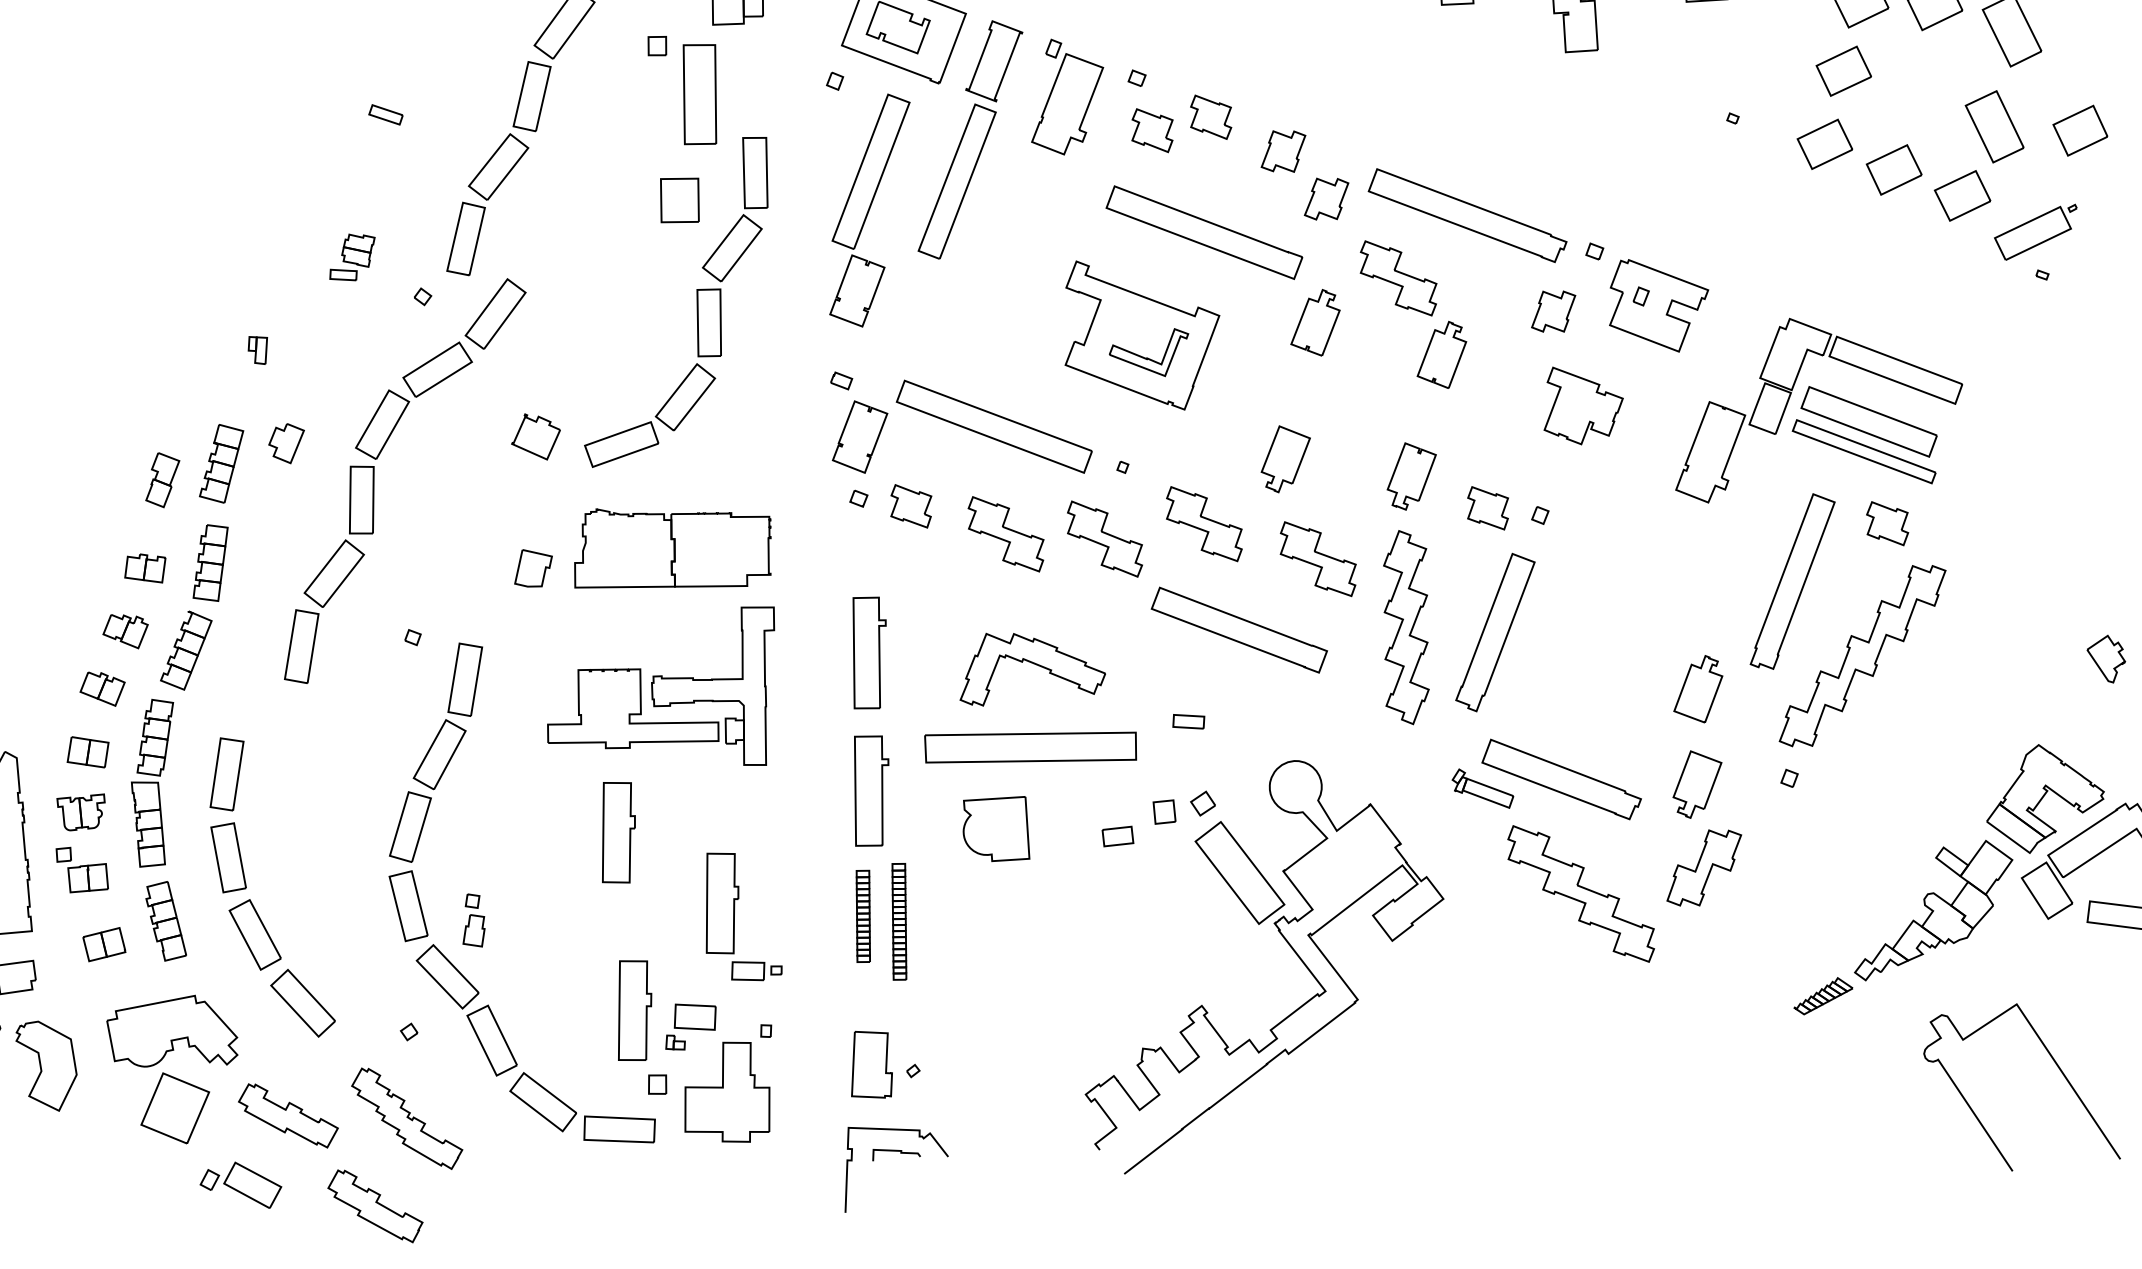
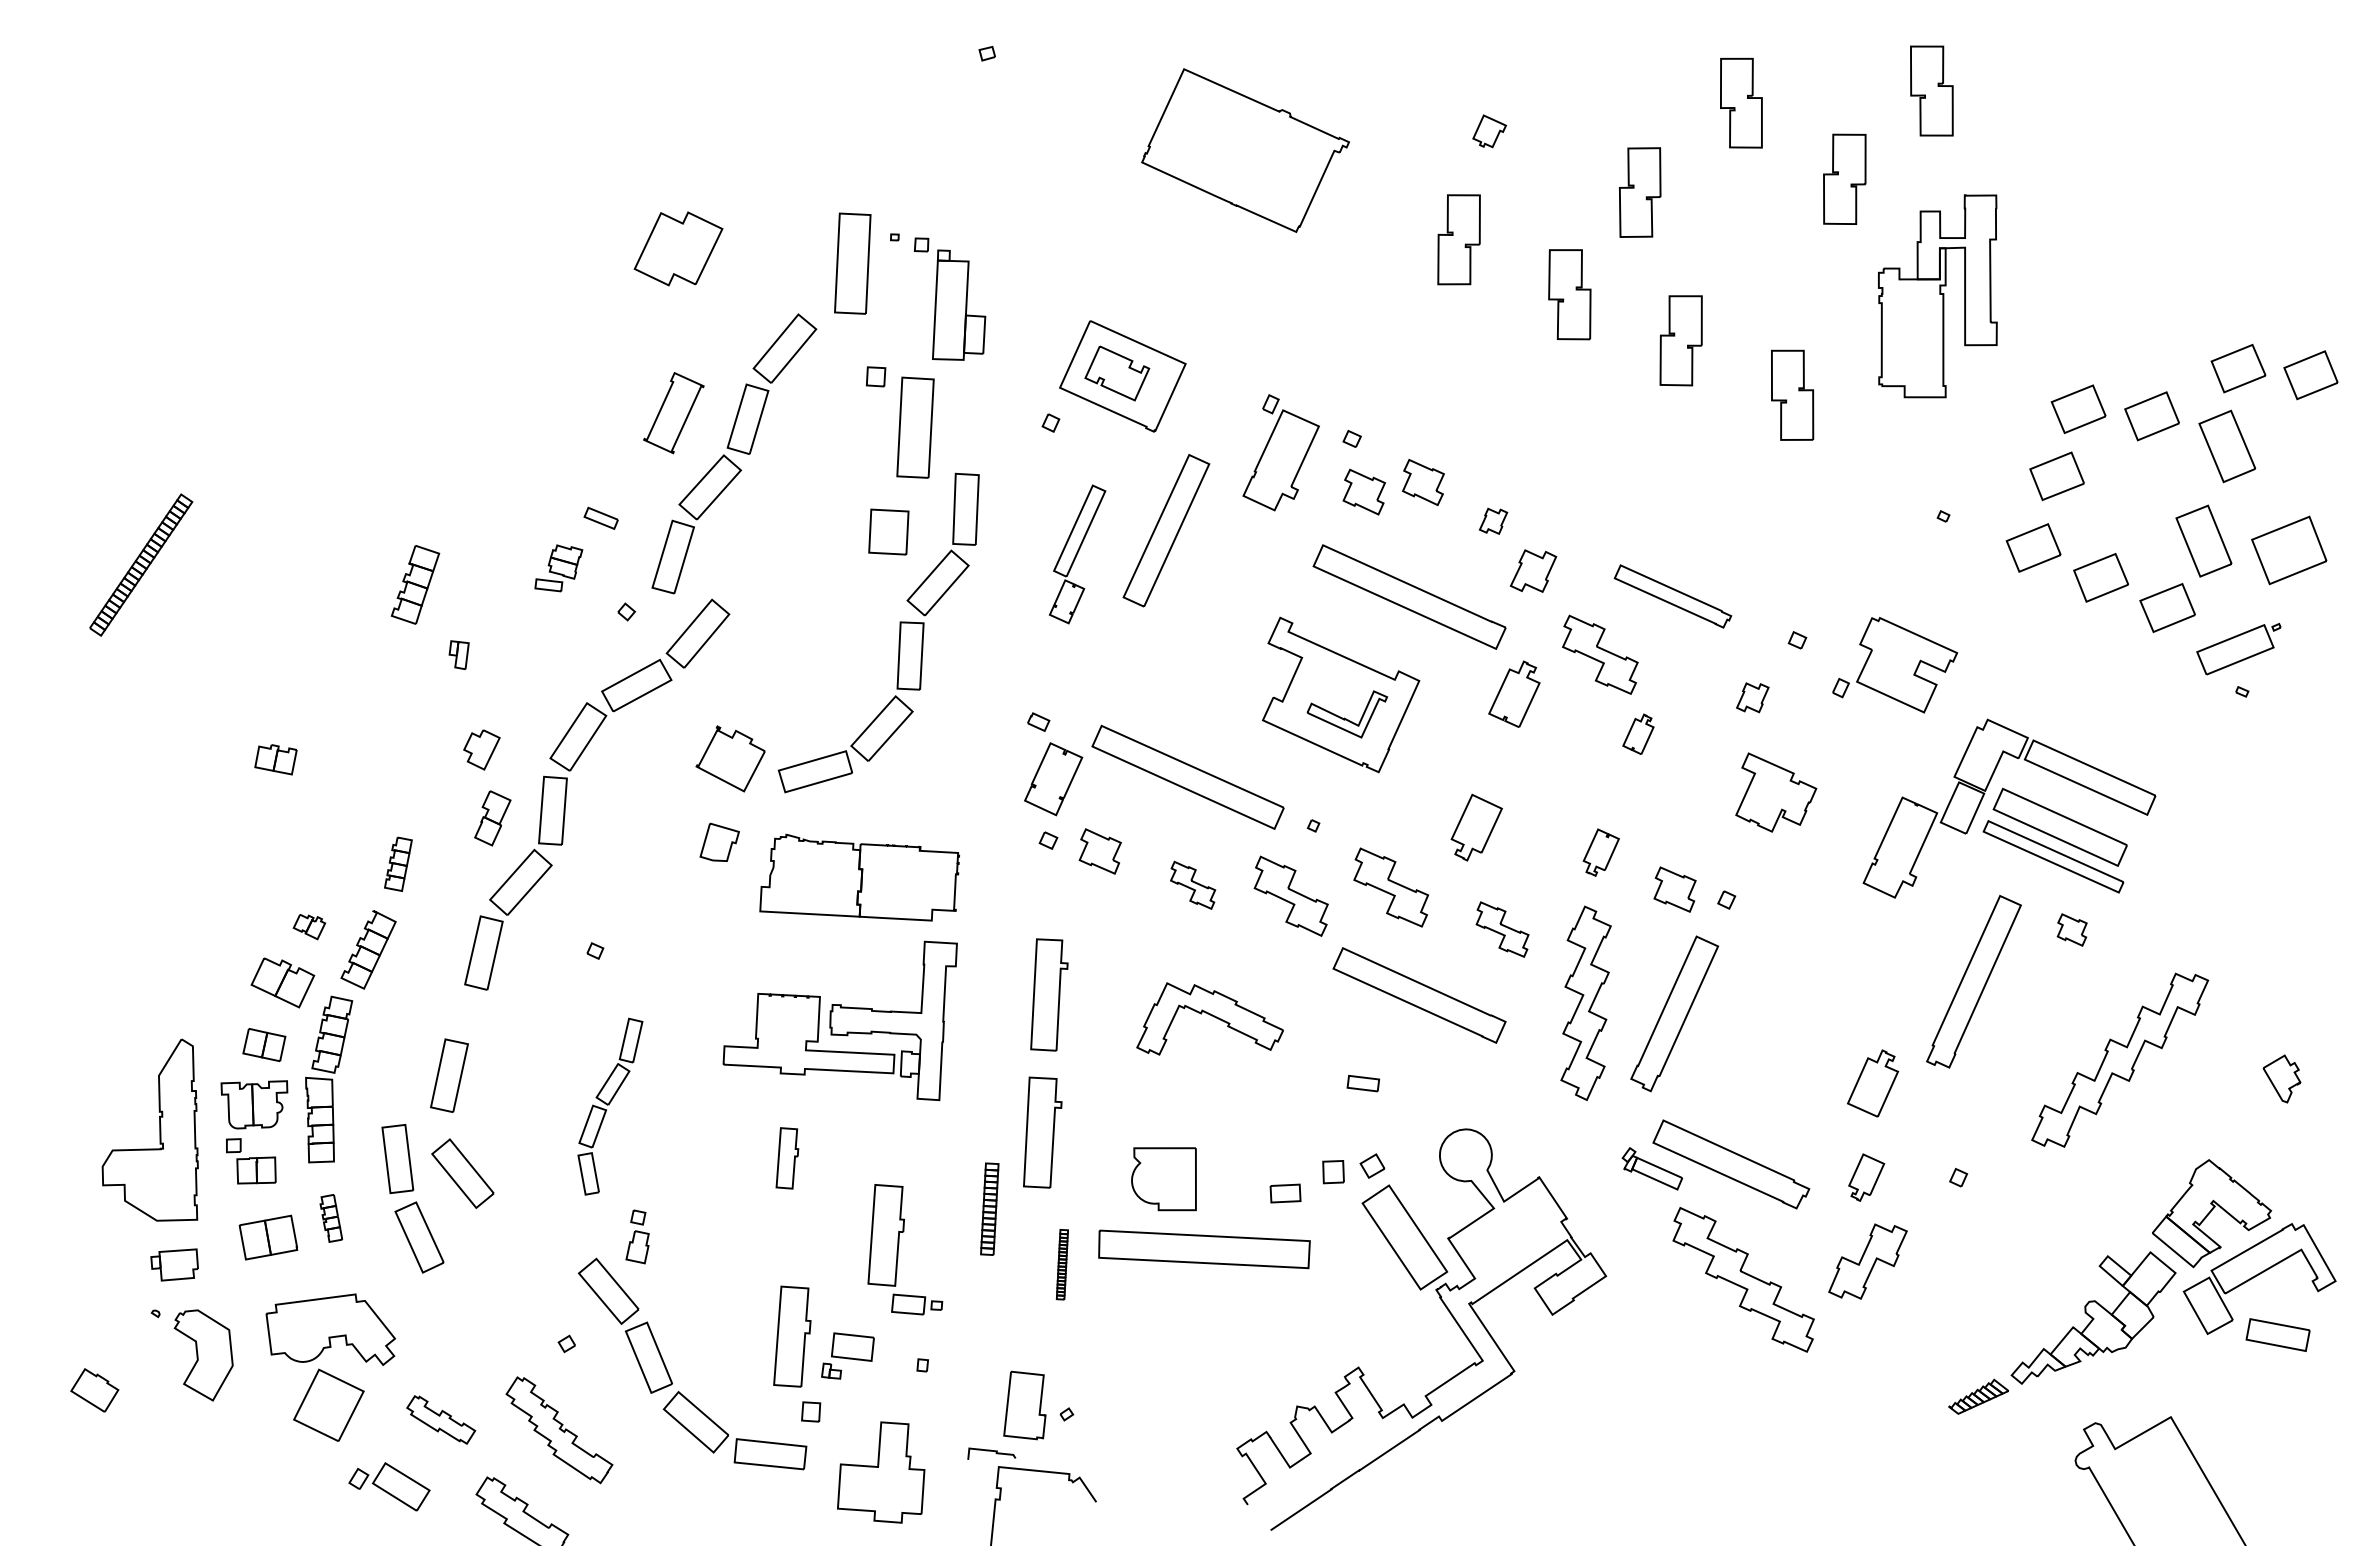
part: (993, 61) -> (673, 413), moved
part: (385, 114) -> (600, 517), moved
part: (2079, 130) -> (2288, 550), size x1.4
part: (1283, 151) -> (1493, 521), size x0.6
part: (869, 210) -> (1077, 554), size x0.6
part: (1467, 215) -> (1672, 596), size x0.6
part: (1659, 305) -> (1907, 665), moved
part: (1553, 311) -> (1752, 697), size x0.7
part: (1441, 355) -> (1638, 734), size x0.6
part: (535, 436) -> (730, 758), size x1.4
part: (221, 463) -> (415, 584), moved
part: (1412, 475) -> (1601, 852), size x0.7
part: (162, 480) -> (492, 818), moved
part: (1886, 523) -> (2071, 929), size x0.7
part: (1005, 534) -> (1192, 885), size x0.6
part: (1318, 559) -> (1502, 929), size x0.7
part: (210, 563) -> (398, 864), size x0.7
part: (533, 567) -> (719, 841), moved
part: (144, 568) -> (275, 759), moved
part: (125, 631) -> (309, 926), size x0.7
part: (1862, 655) -> (2120, 1059), moved
part: (102, 688) -> (282, 982), size x1.4
part: (1031, 747) -> (1204, 1249), moved
part: (227, 774) -> (449, 1075), moved
part: (1697, 783) -> (1866, 1177), size x0.7
part: (437, 791) -> (610, 1106), size x0.6
part: (80, 812) -> (253, 1104), size x1.4
part: (618, 832) -> (787, 1158), size x0.6
part: (863, 915) -> (989, 1208), moved
part: (166, 921) -> (331, 1218), size x0.6
part: (899, 921) -> (1062, 1264), size x0.6
part: (104, 944) -> (268, 1237), size x1.4
part: (302, 1003) -> (462, 1173), moved
part: (726, 1092) -> (881, 1472), moved
part: (287, 1115) -> (440, 1419), size x0.7
curve: (895, 1151) -> (991, 1451), moved

